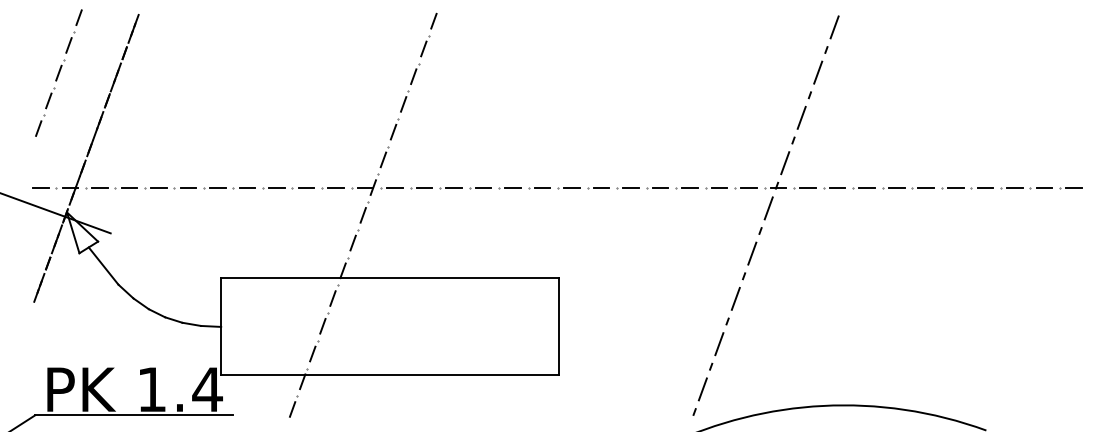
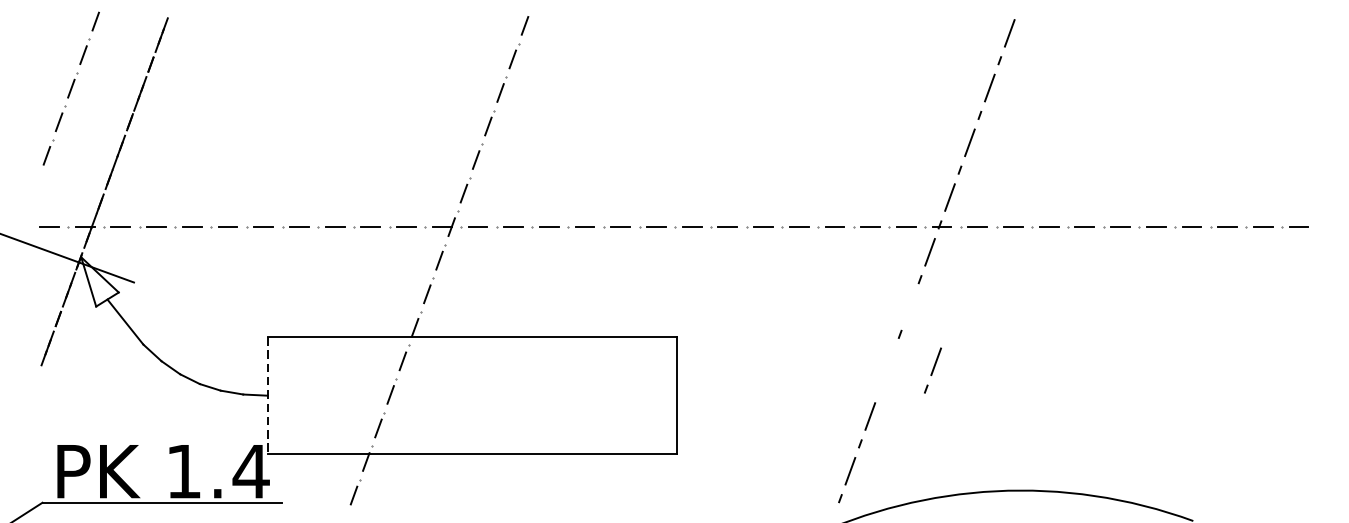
line: (752, 253) -> (910, 306), removed
line: (732, 306) -> (932, 370), moved
line: (221, 327) -> (268, 396), solid -> dashed

